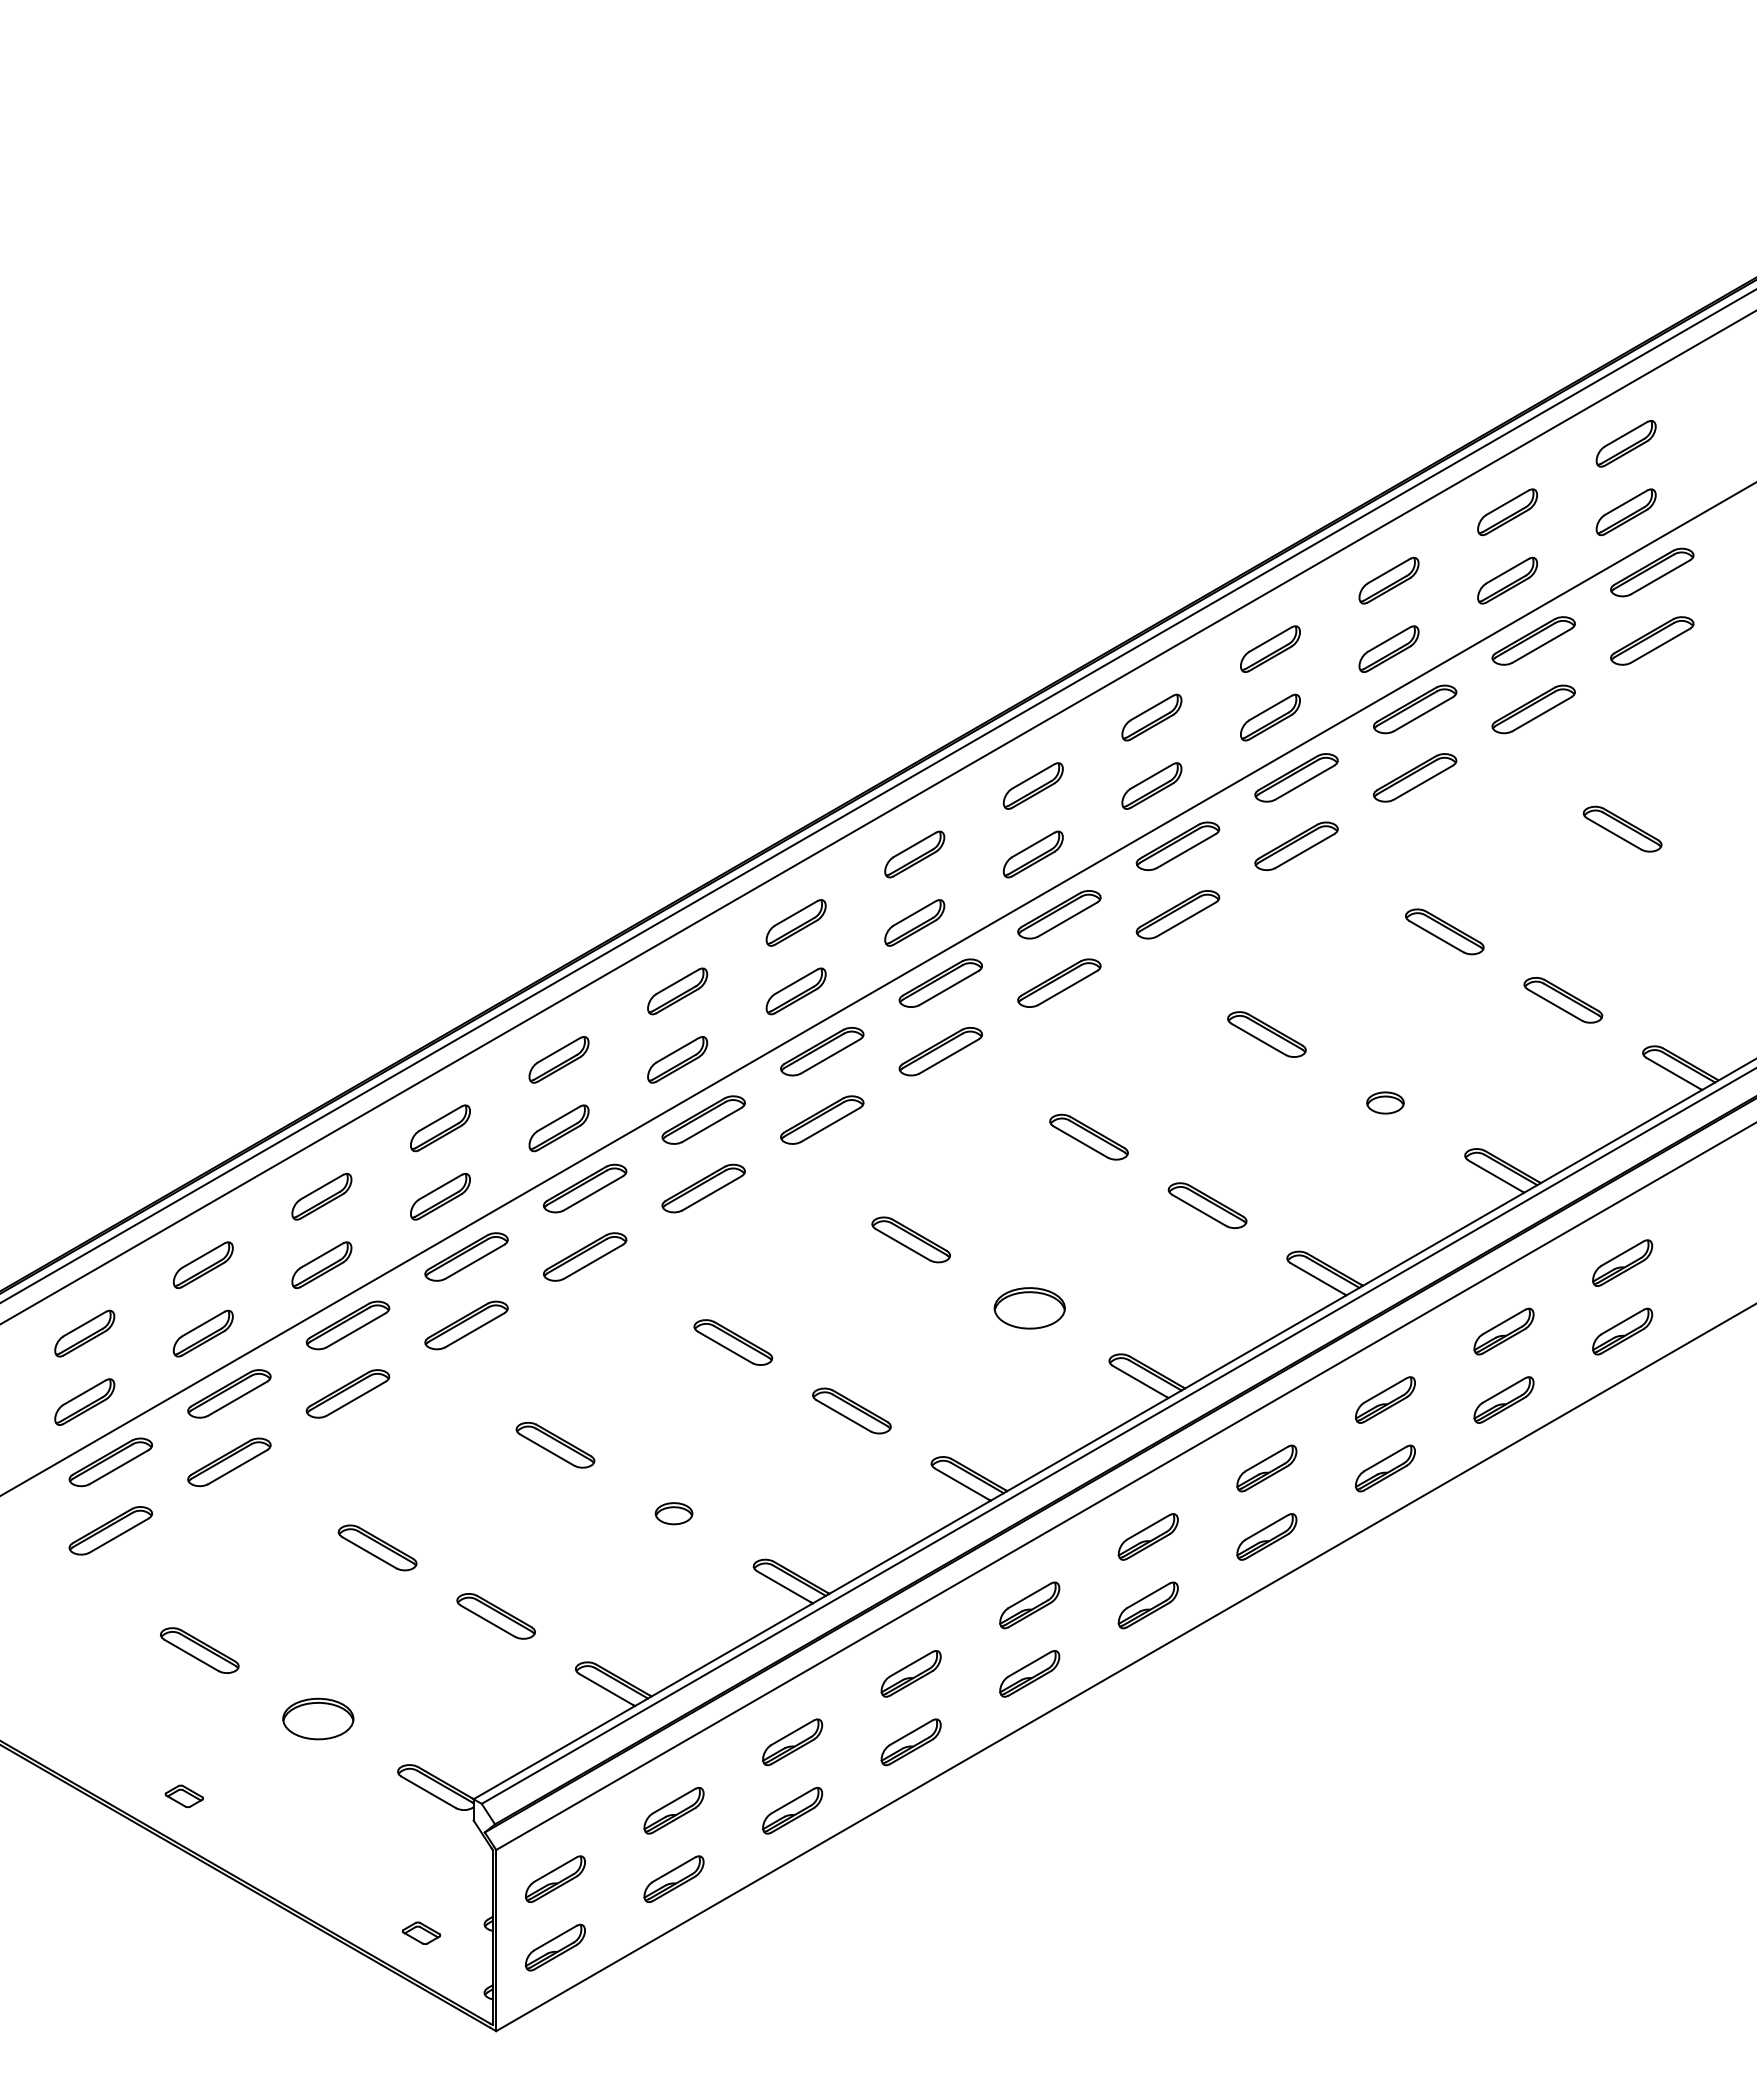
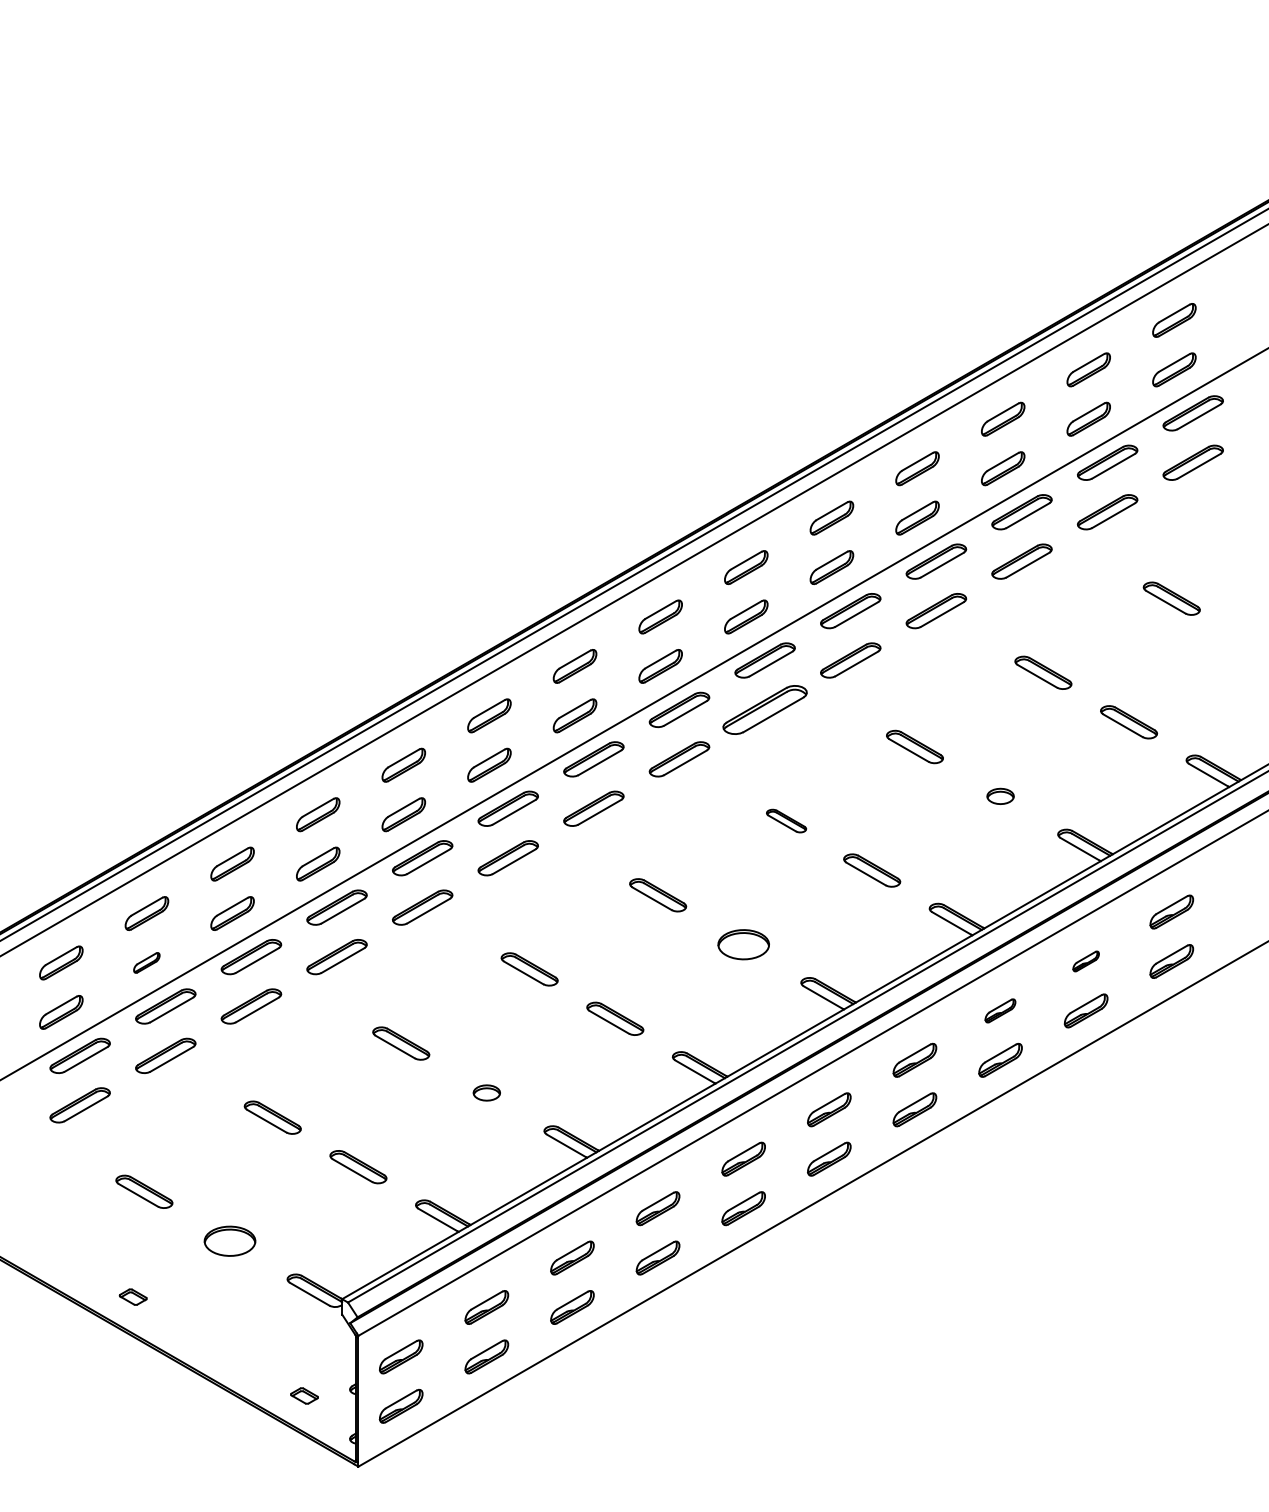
part: (1059, 982) -> (765, 709), size x1.4
part: (1088, 1136) -> (786, 820), size x0.7
part: (1503, 1331) -> (1085, 961), size x0.6
part: (202, 1333) -> (146, 962), size x0.6
part: (1384, 1399) -> (999, 1010), size x0.7

